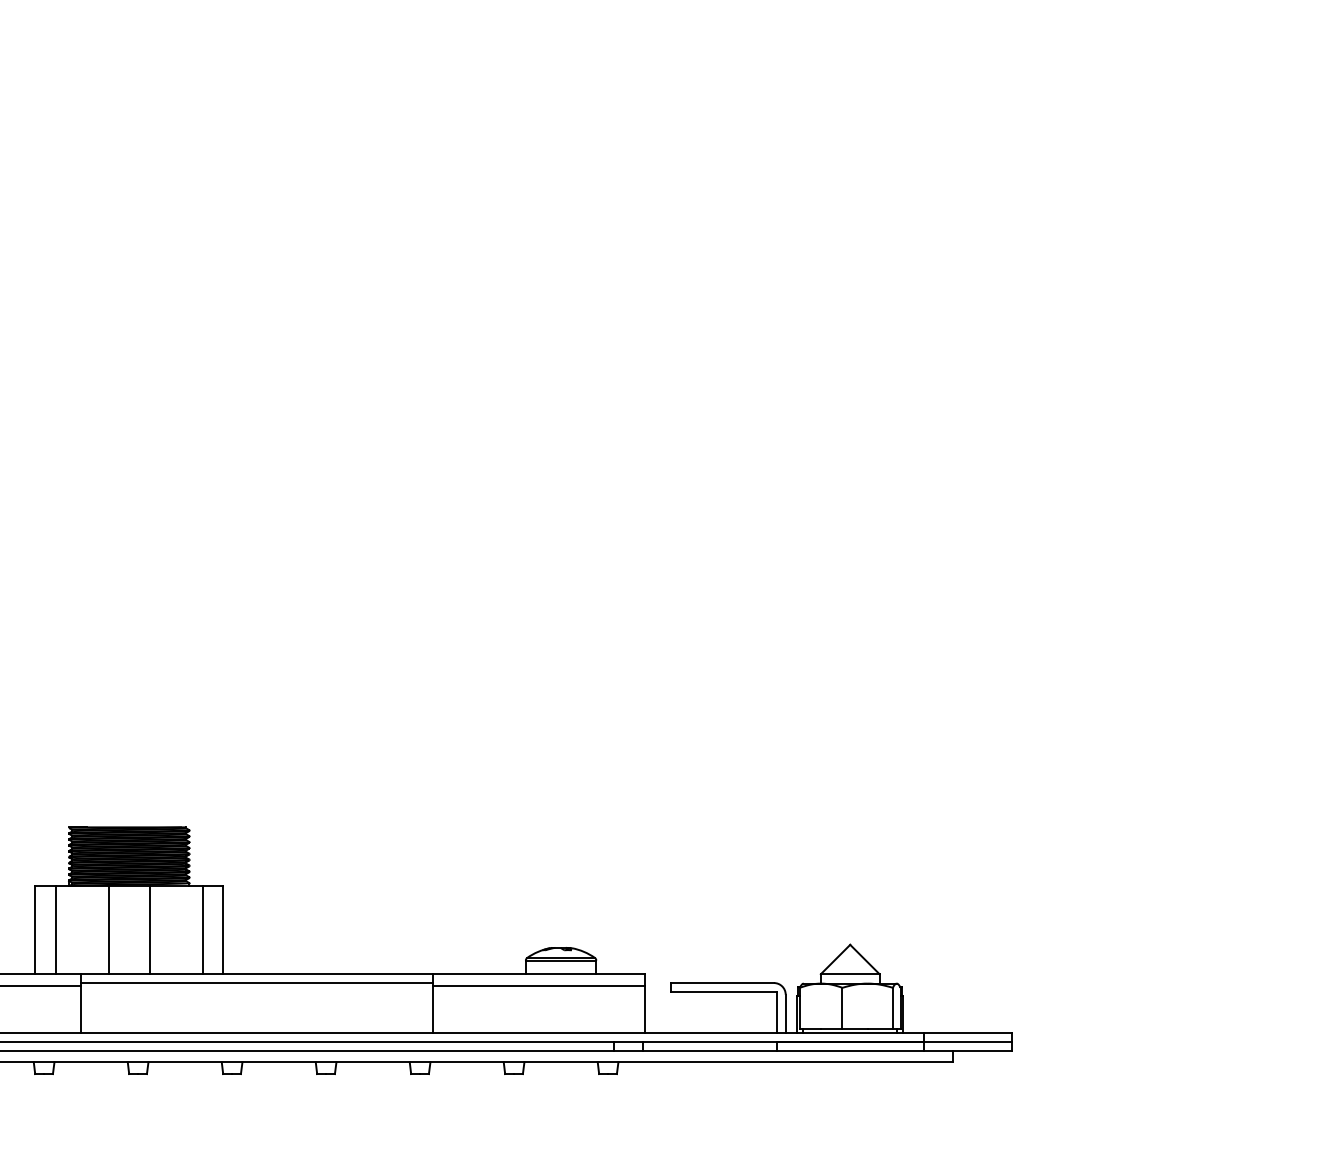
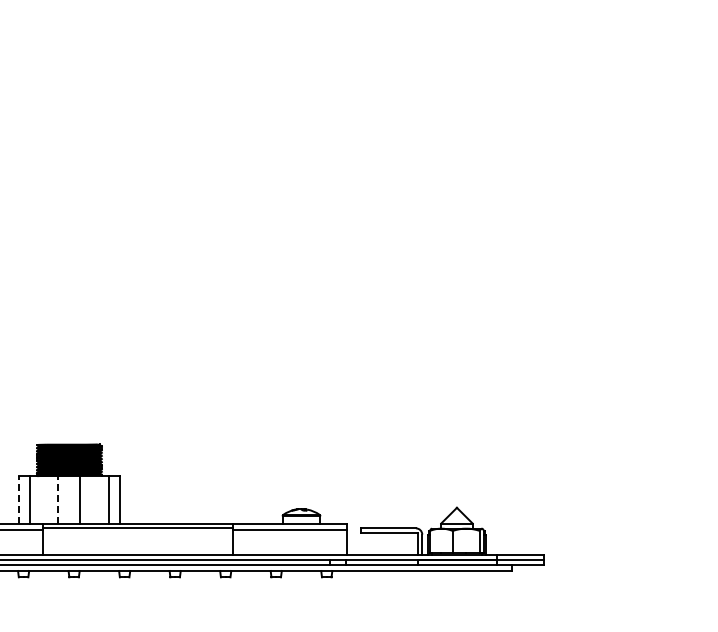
line: (34, 929) -> (18, 499), solid -> dashed
line: (109, 929) -> (58, 499), solid -> dashed

